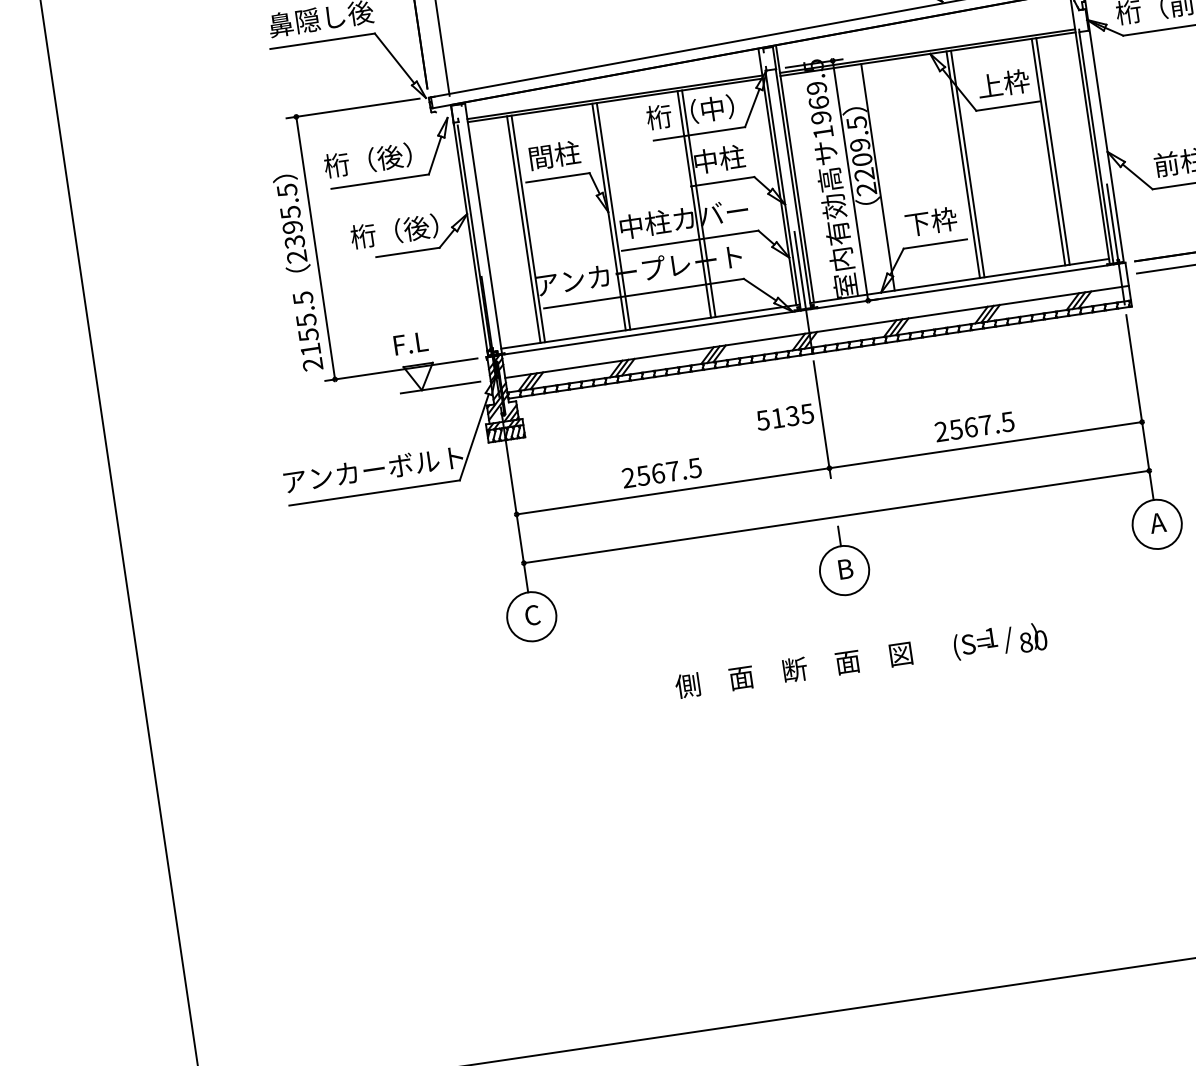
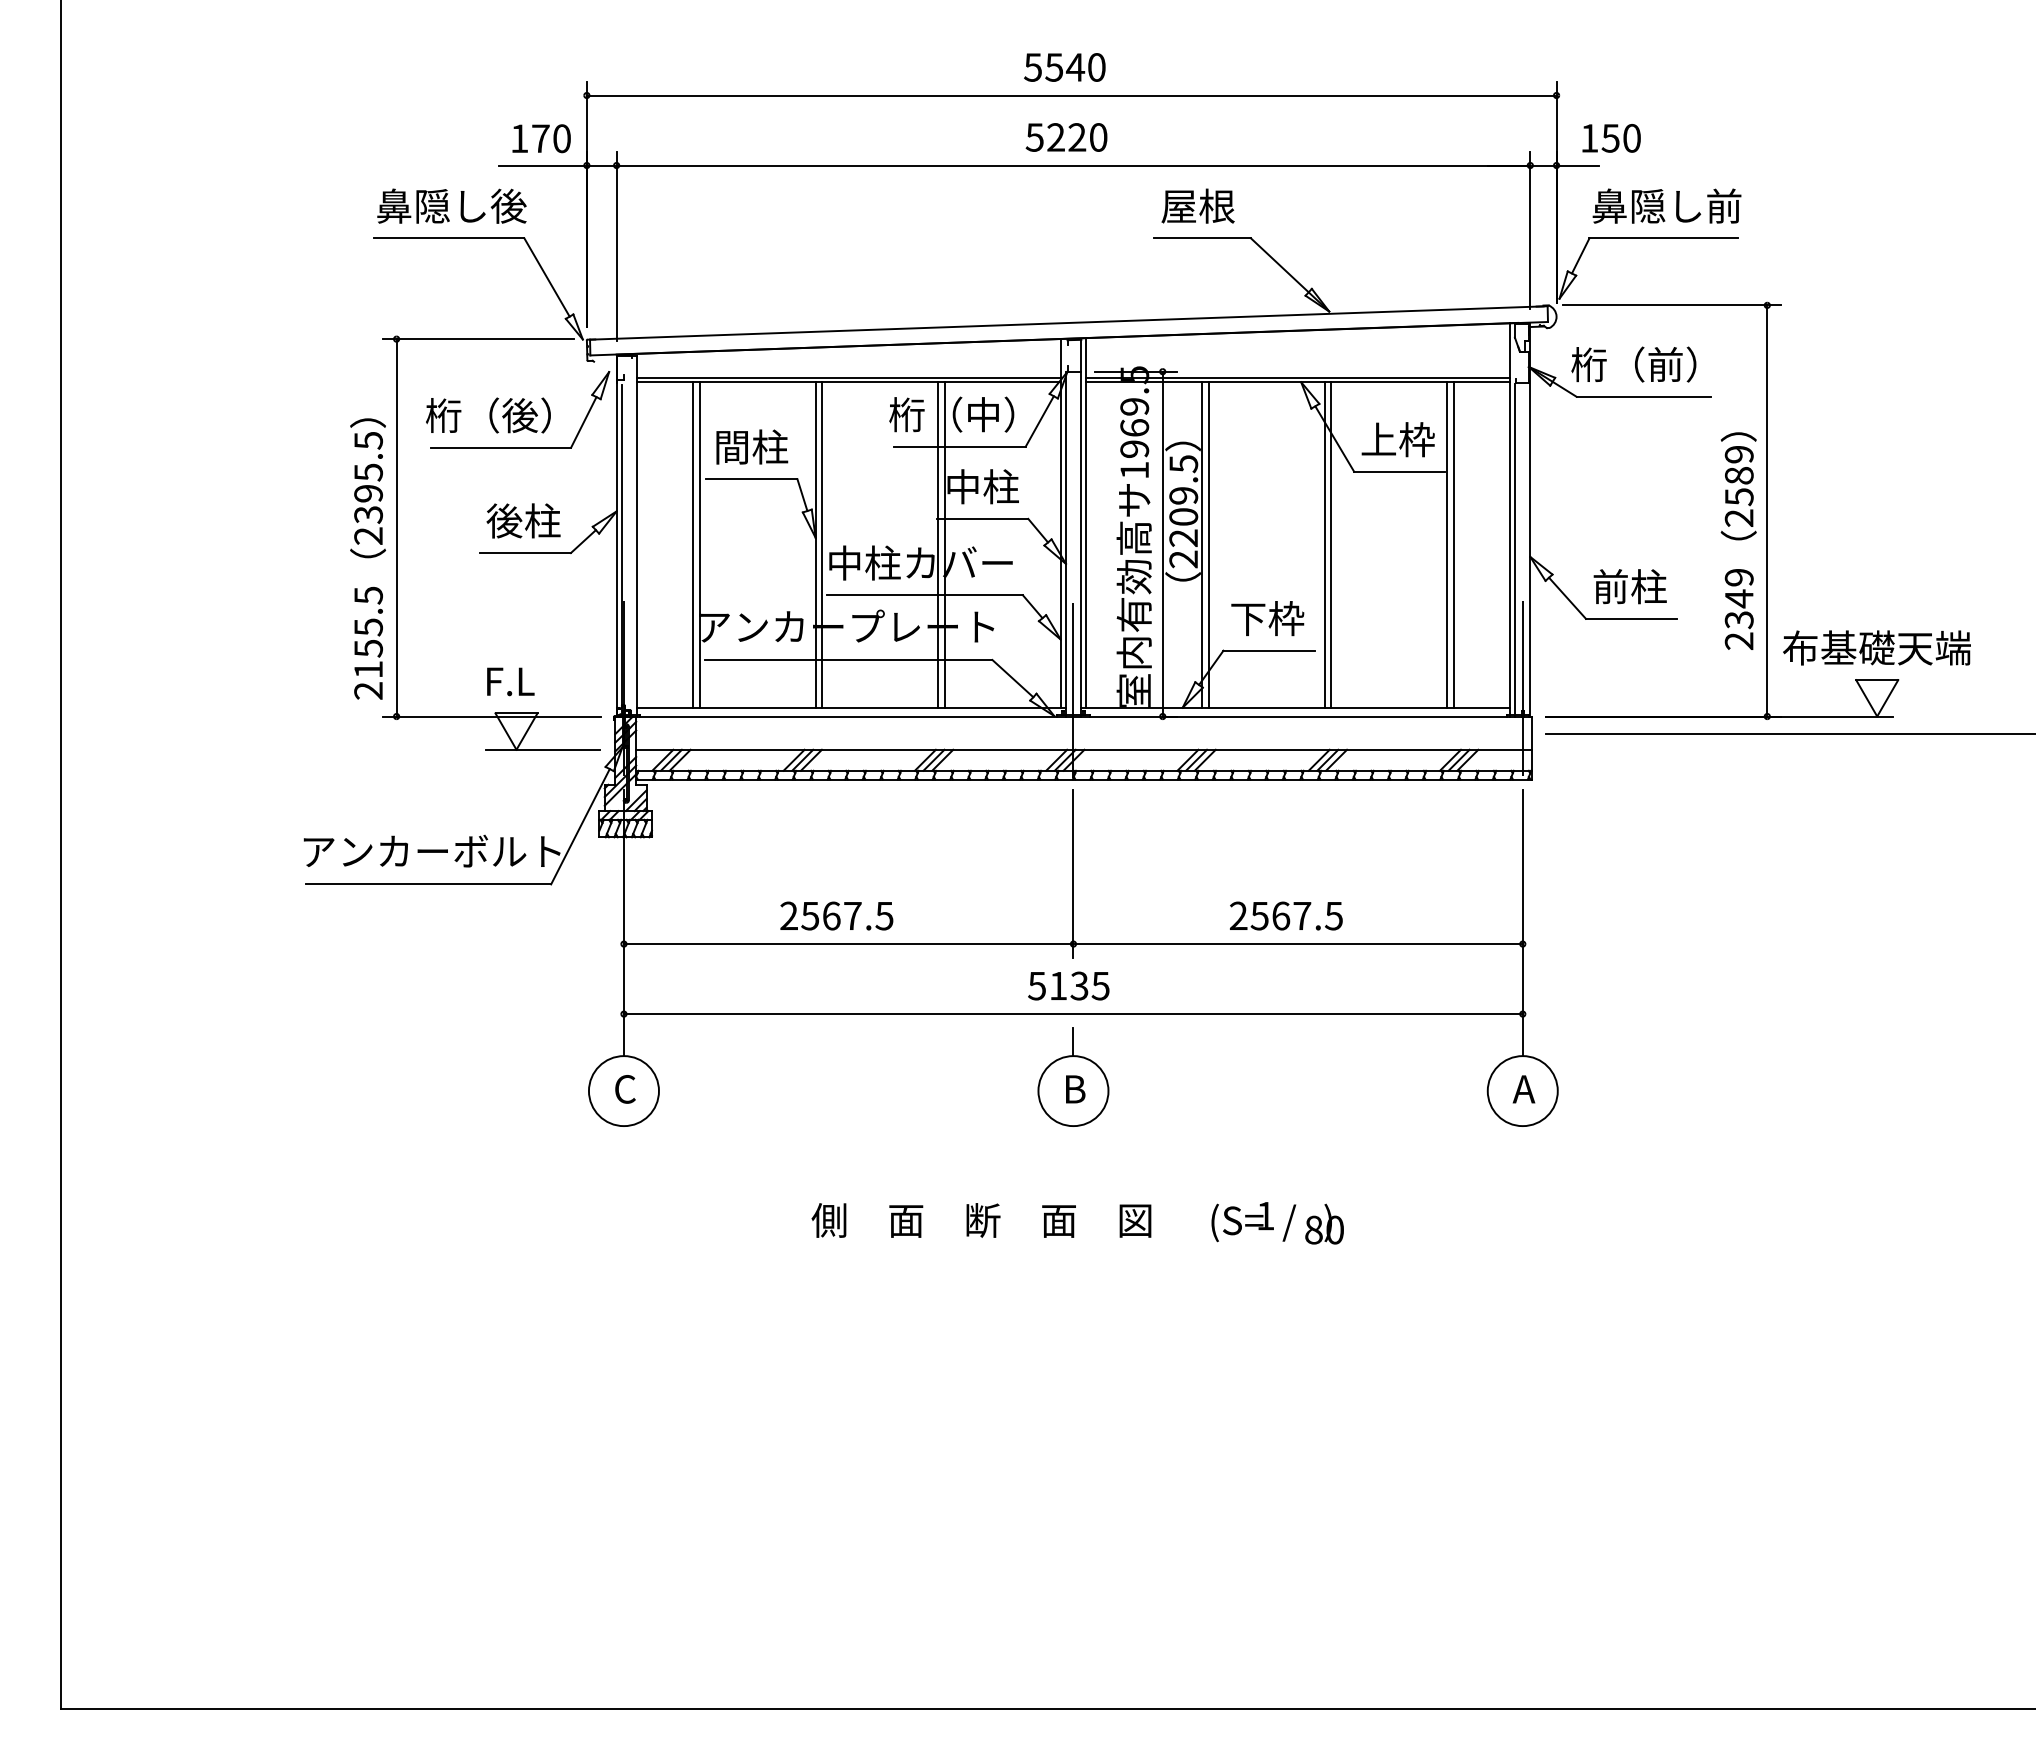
line: (882, 176) -> (1208, 544), added
text: (394, 231) -> (510, 520), 桁（後） -> 後柱
text: (784, 416) -> (1068, 985), moved

